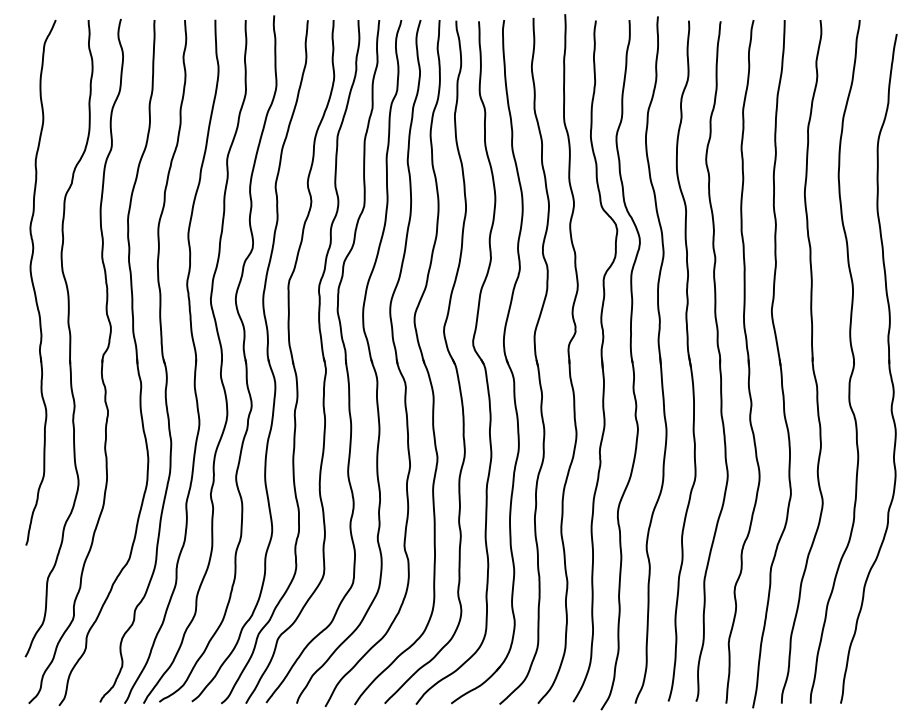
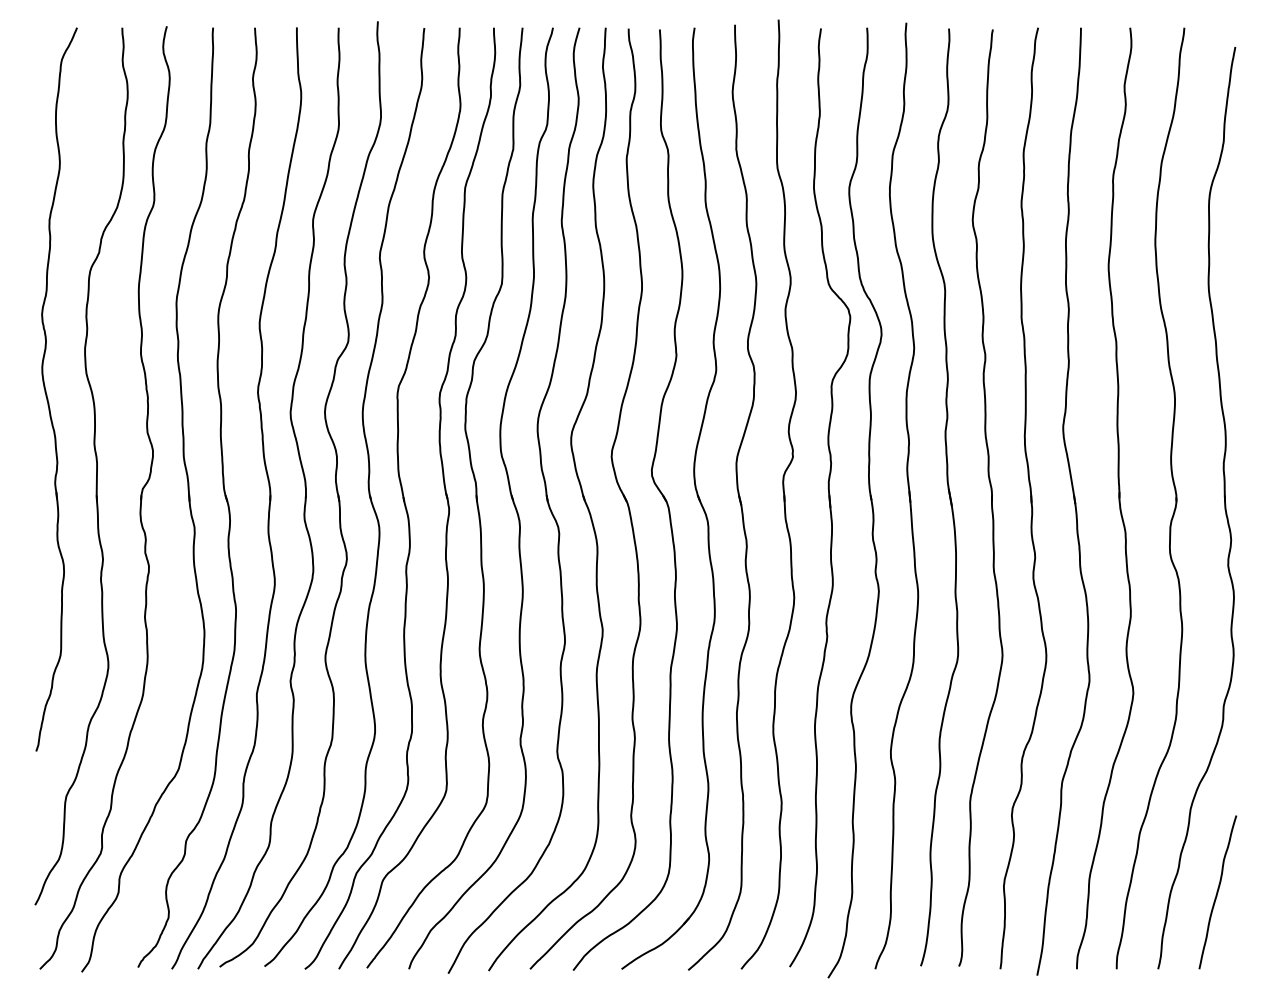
curve: (883, 647) -> (1217, 892), added

